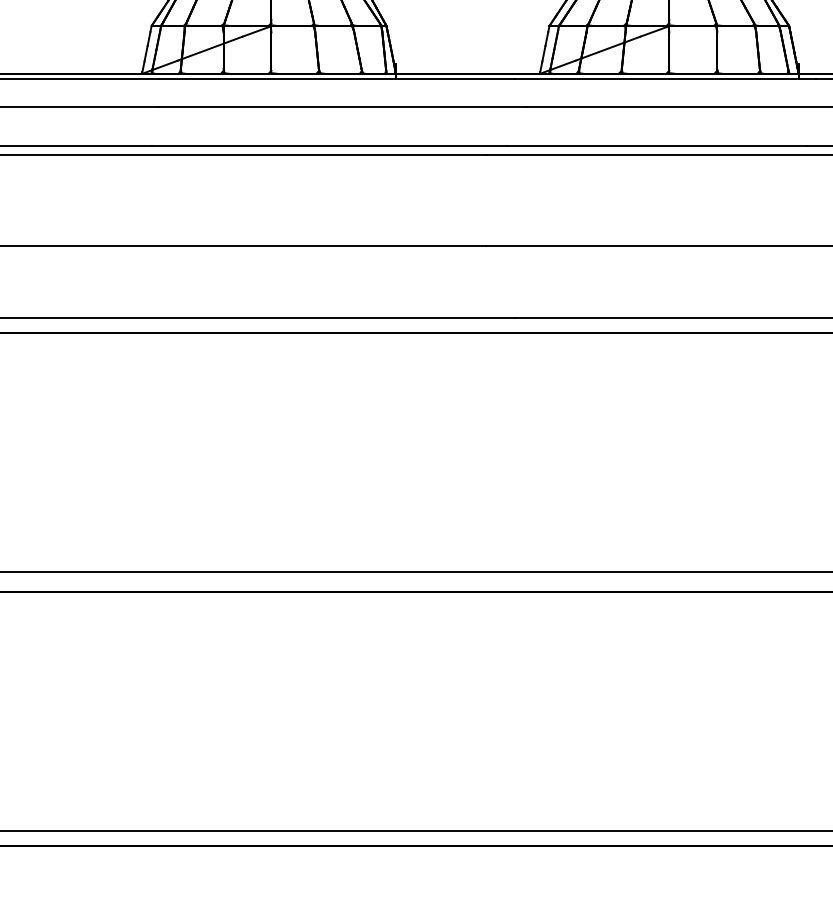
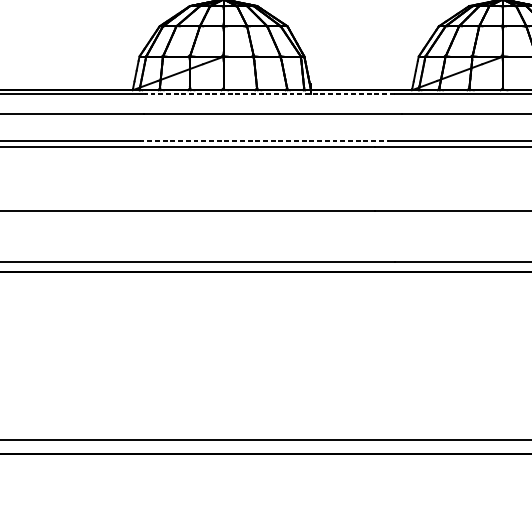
line: (336, 78) -> (269, 93), solid -> dashed
line: (329, 145) -> (264, 140), solid -> dashed

